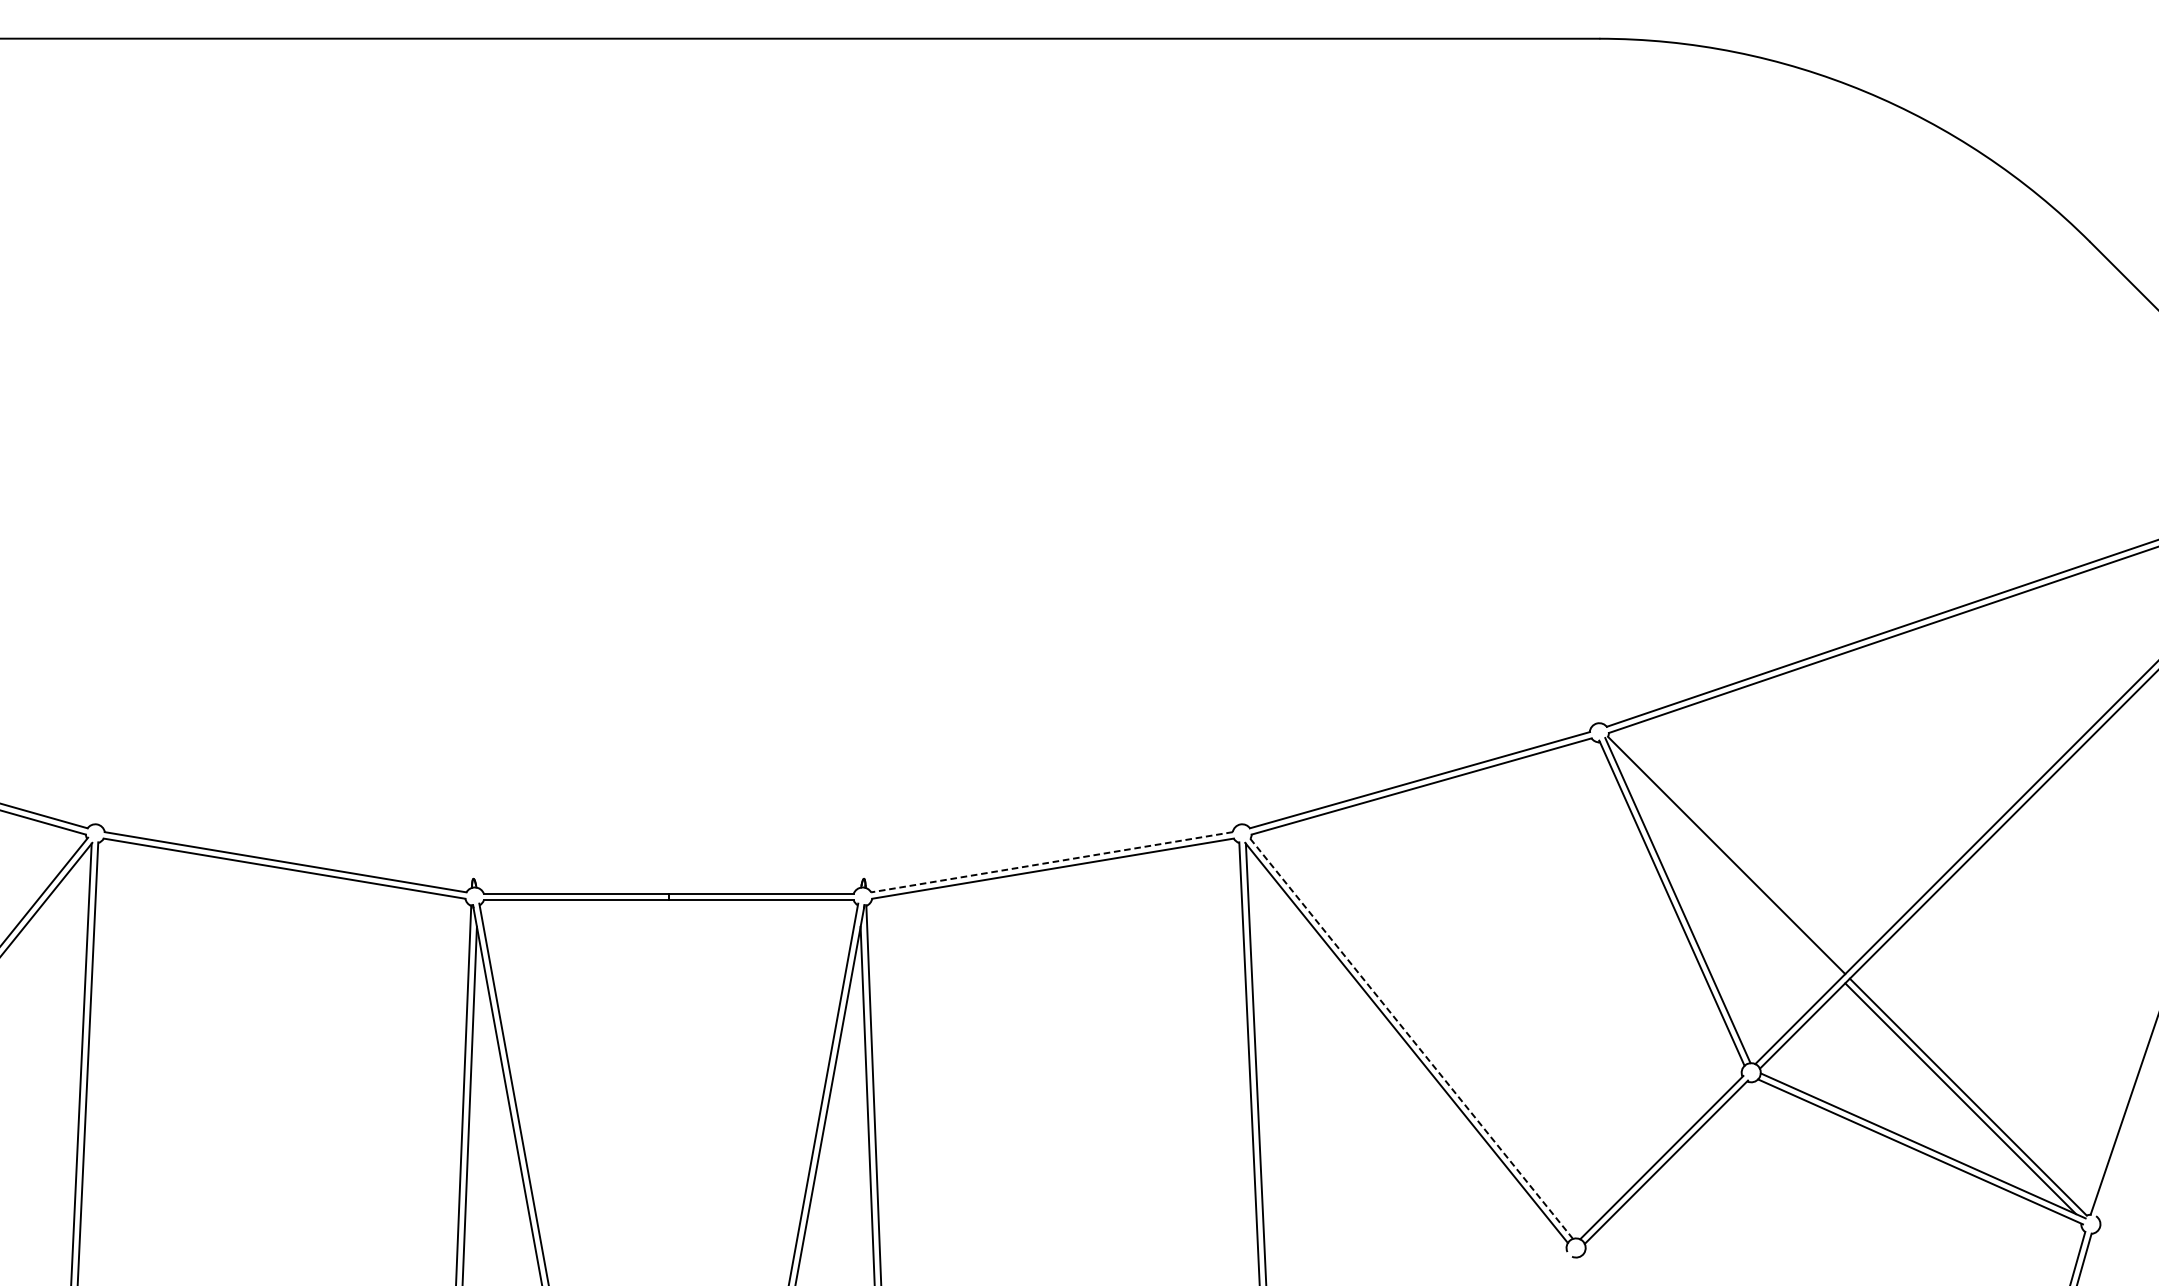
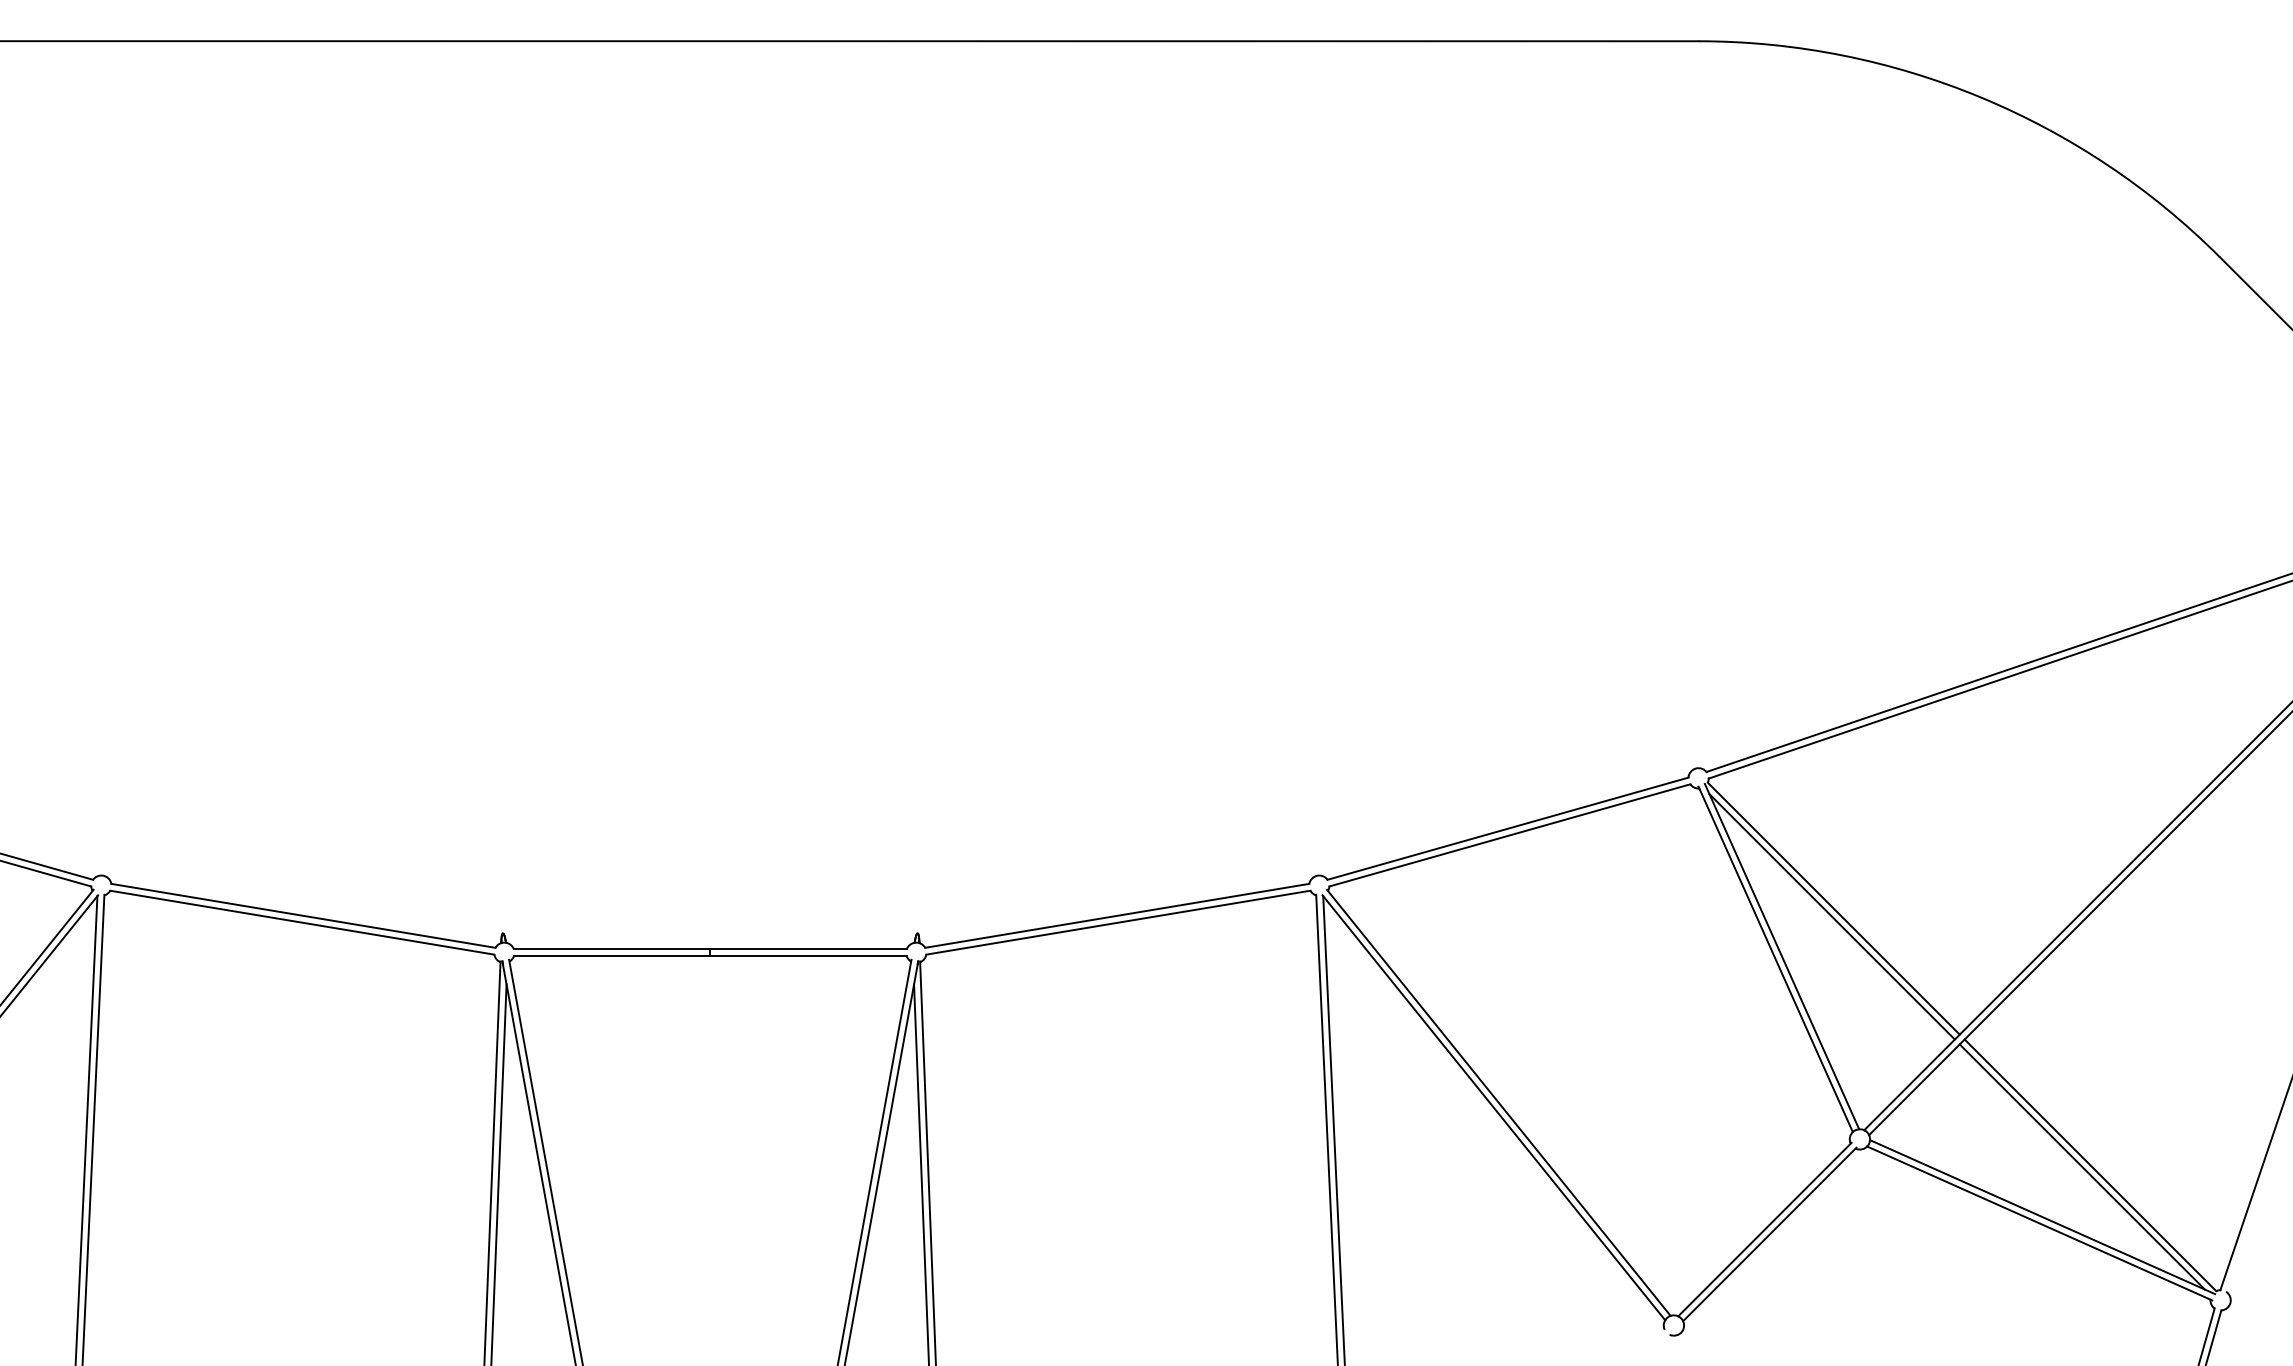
line: (1052, 861) -> (1117, 915), dashed -> solid
line: (1724, 862) -> (1831, 916), added
line: (1410, 1038) -> (1498, 1102), dashed -> solid

